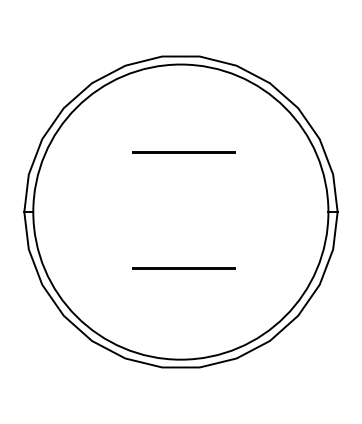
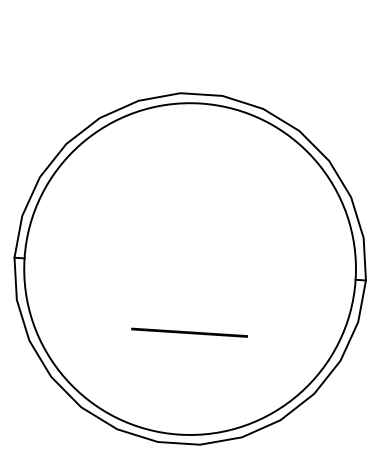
line: (183, 152) -> (197, 202), removed

